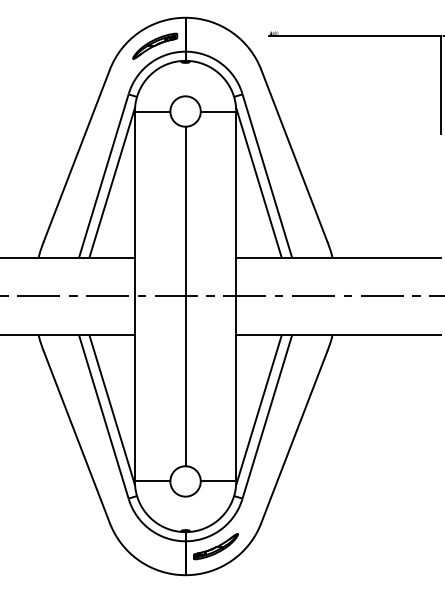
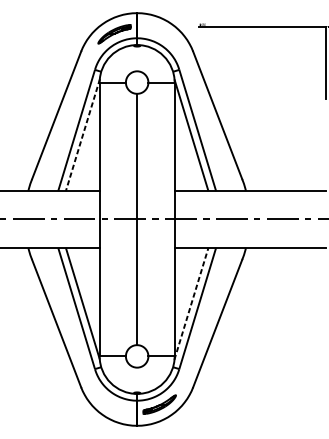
line: (112, 183) -> (83, 135), solid -> dashed
line: (259, 409) -> (191, 303), solid -> dashed

